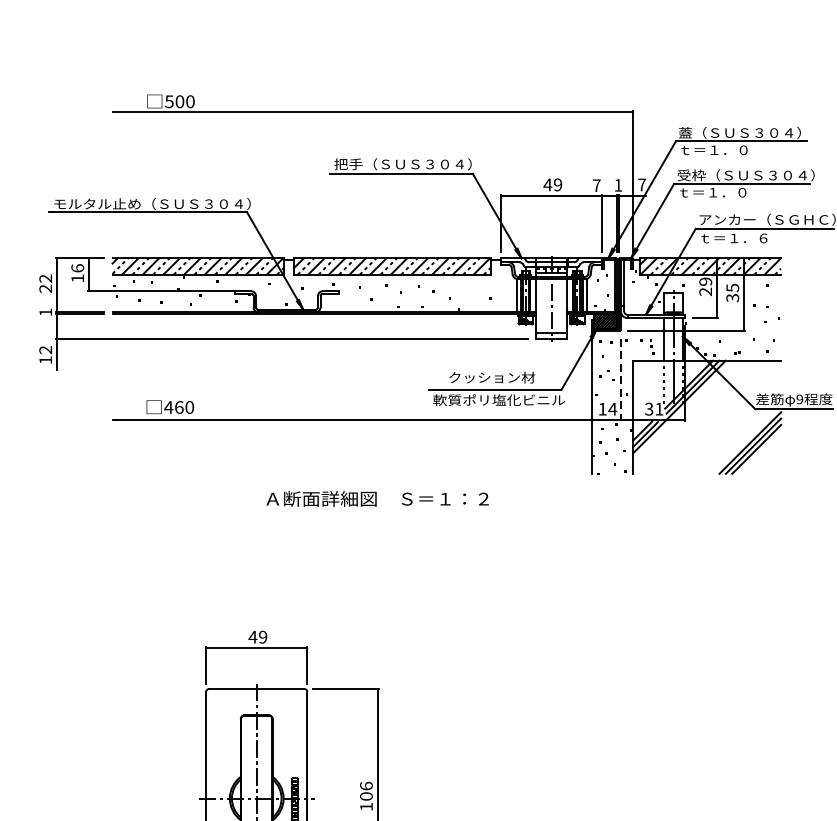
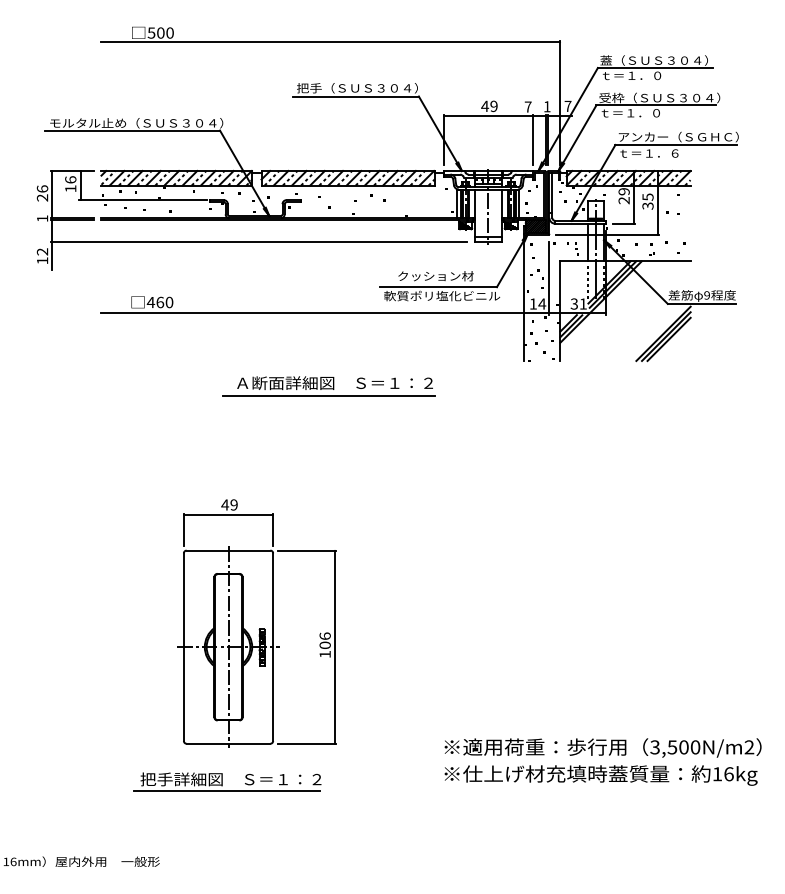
text: (45, 278) -> (42, 188), 22 -> 26
line: (620, 380) -> (549, 278), dashed -> solid
line: (370, 514) -> (328, 396), added

